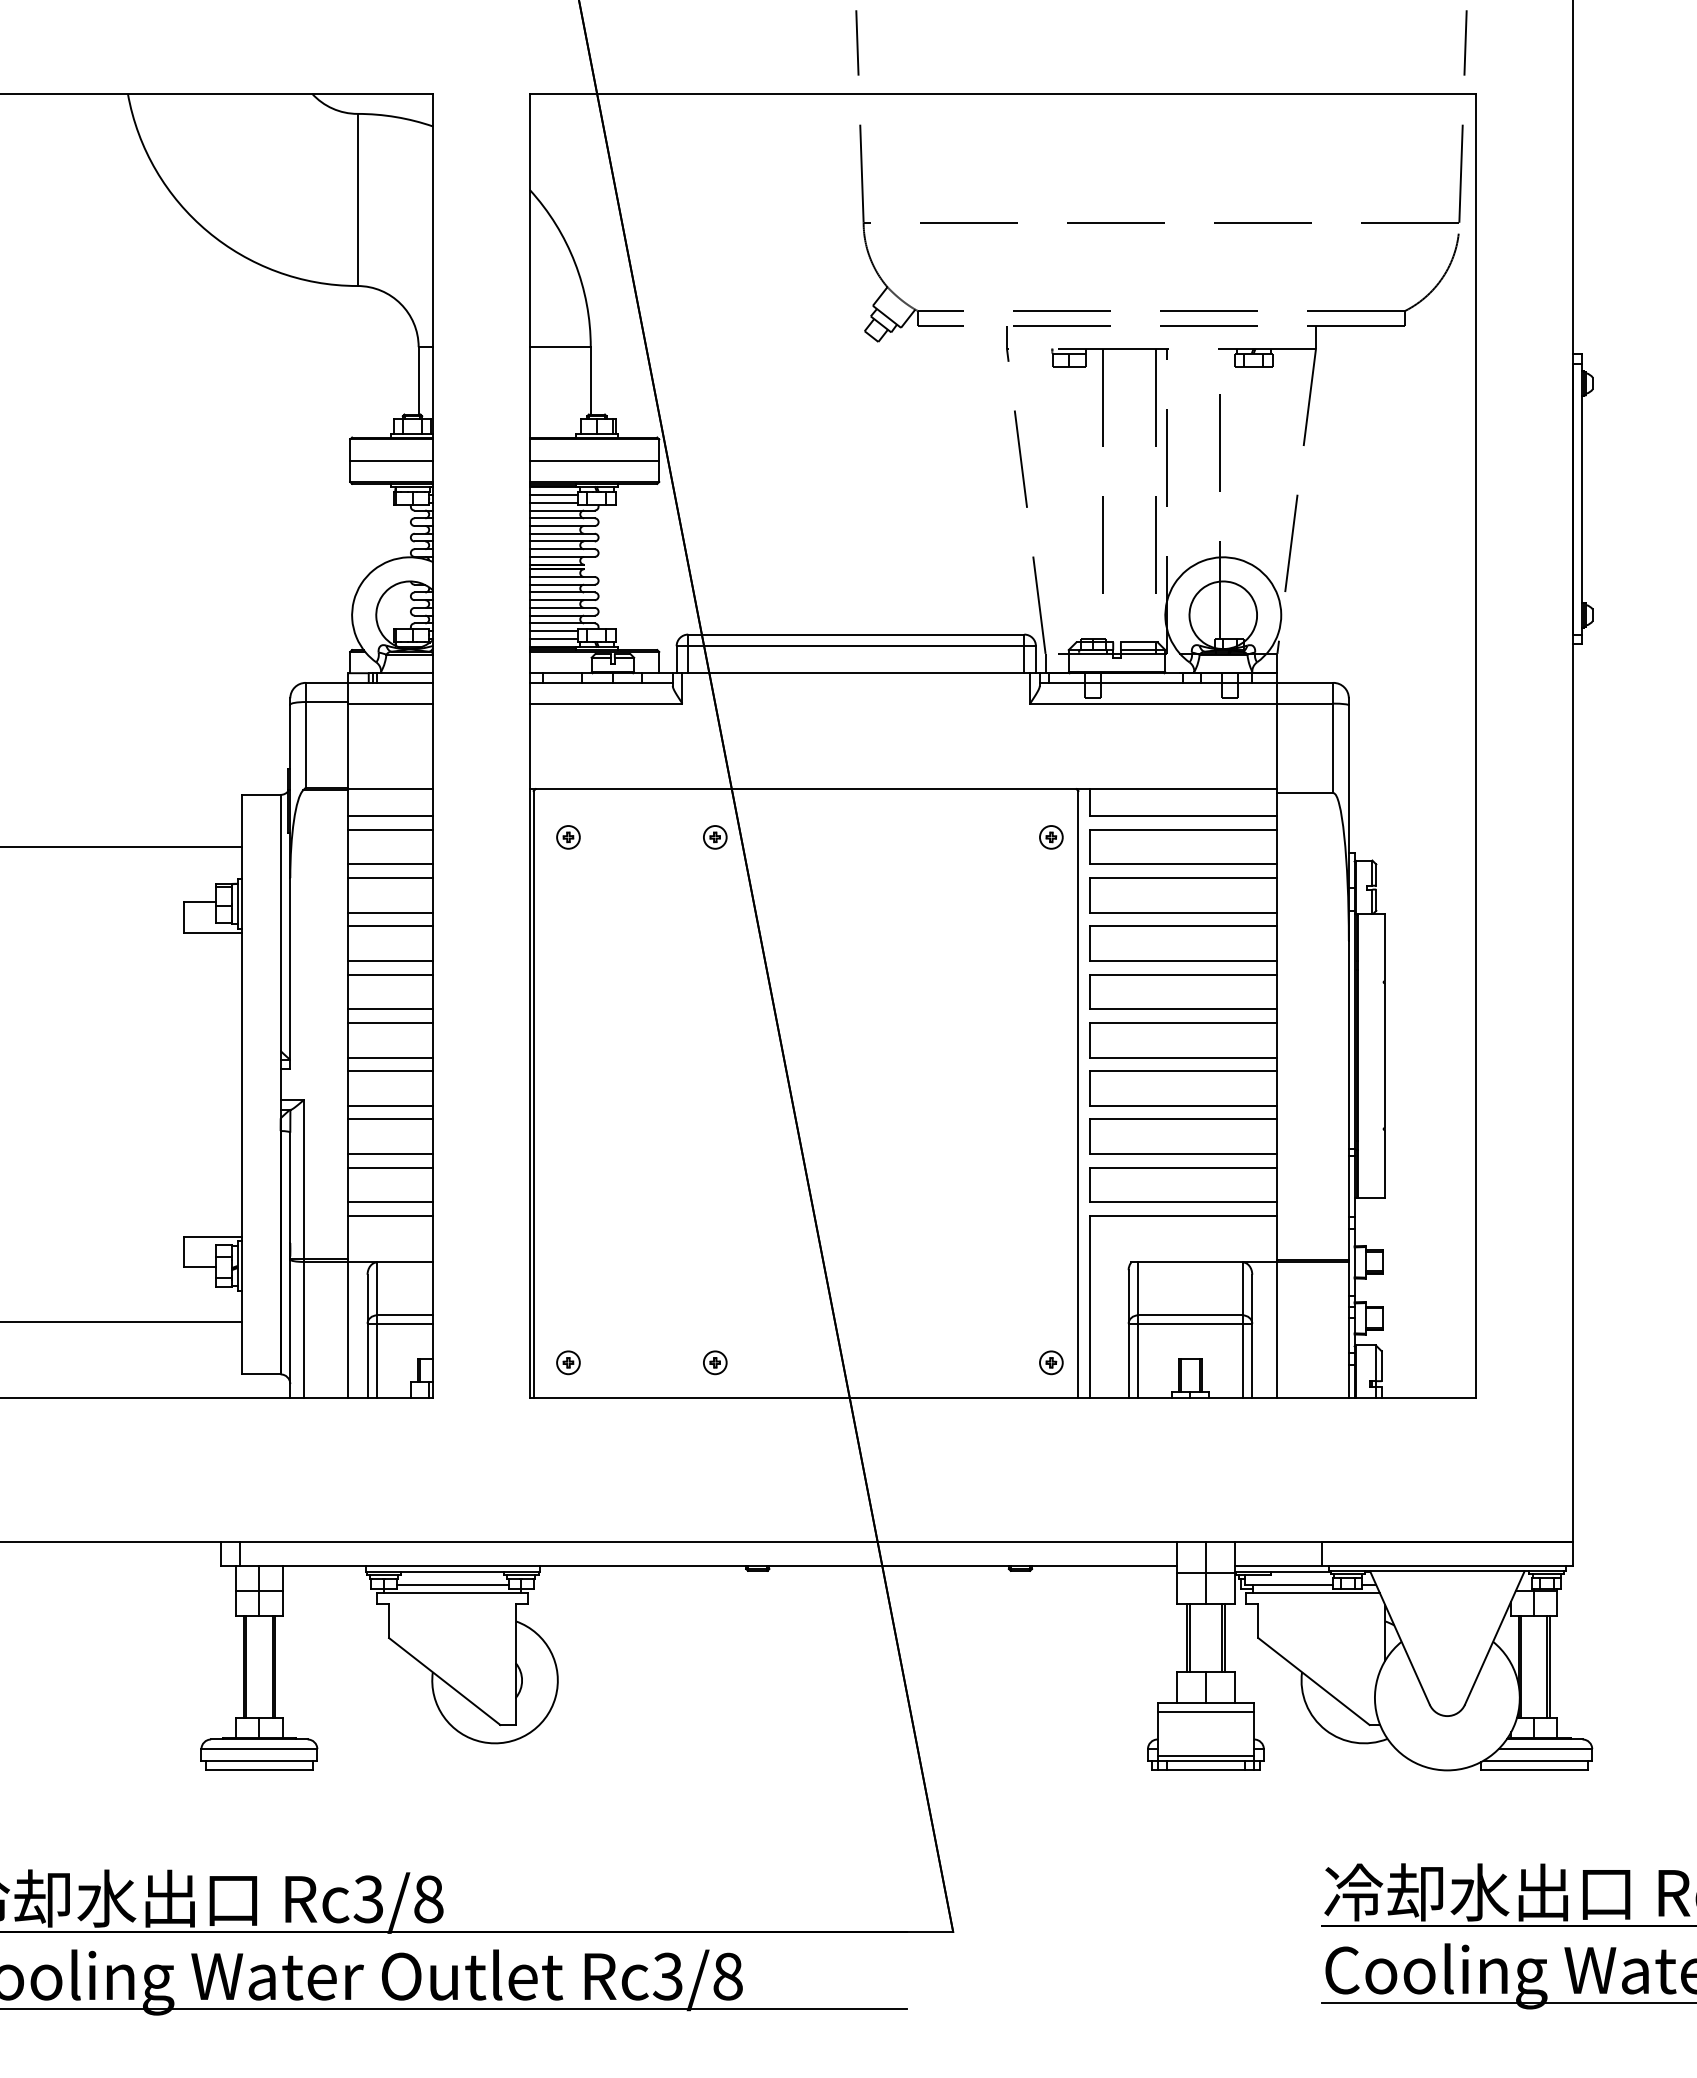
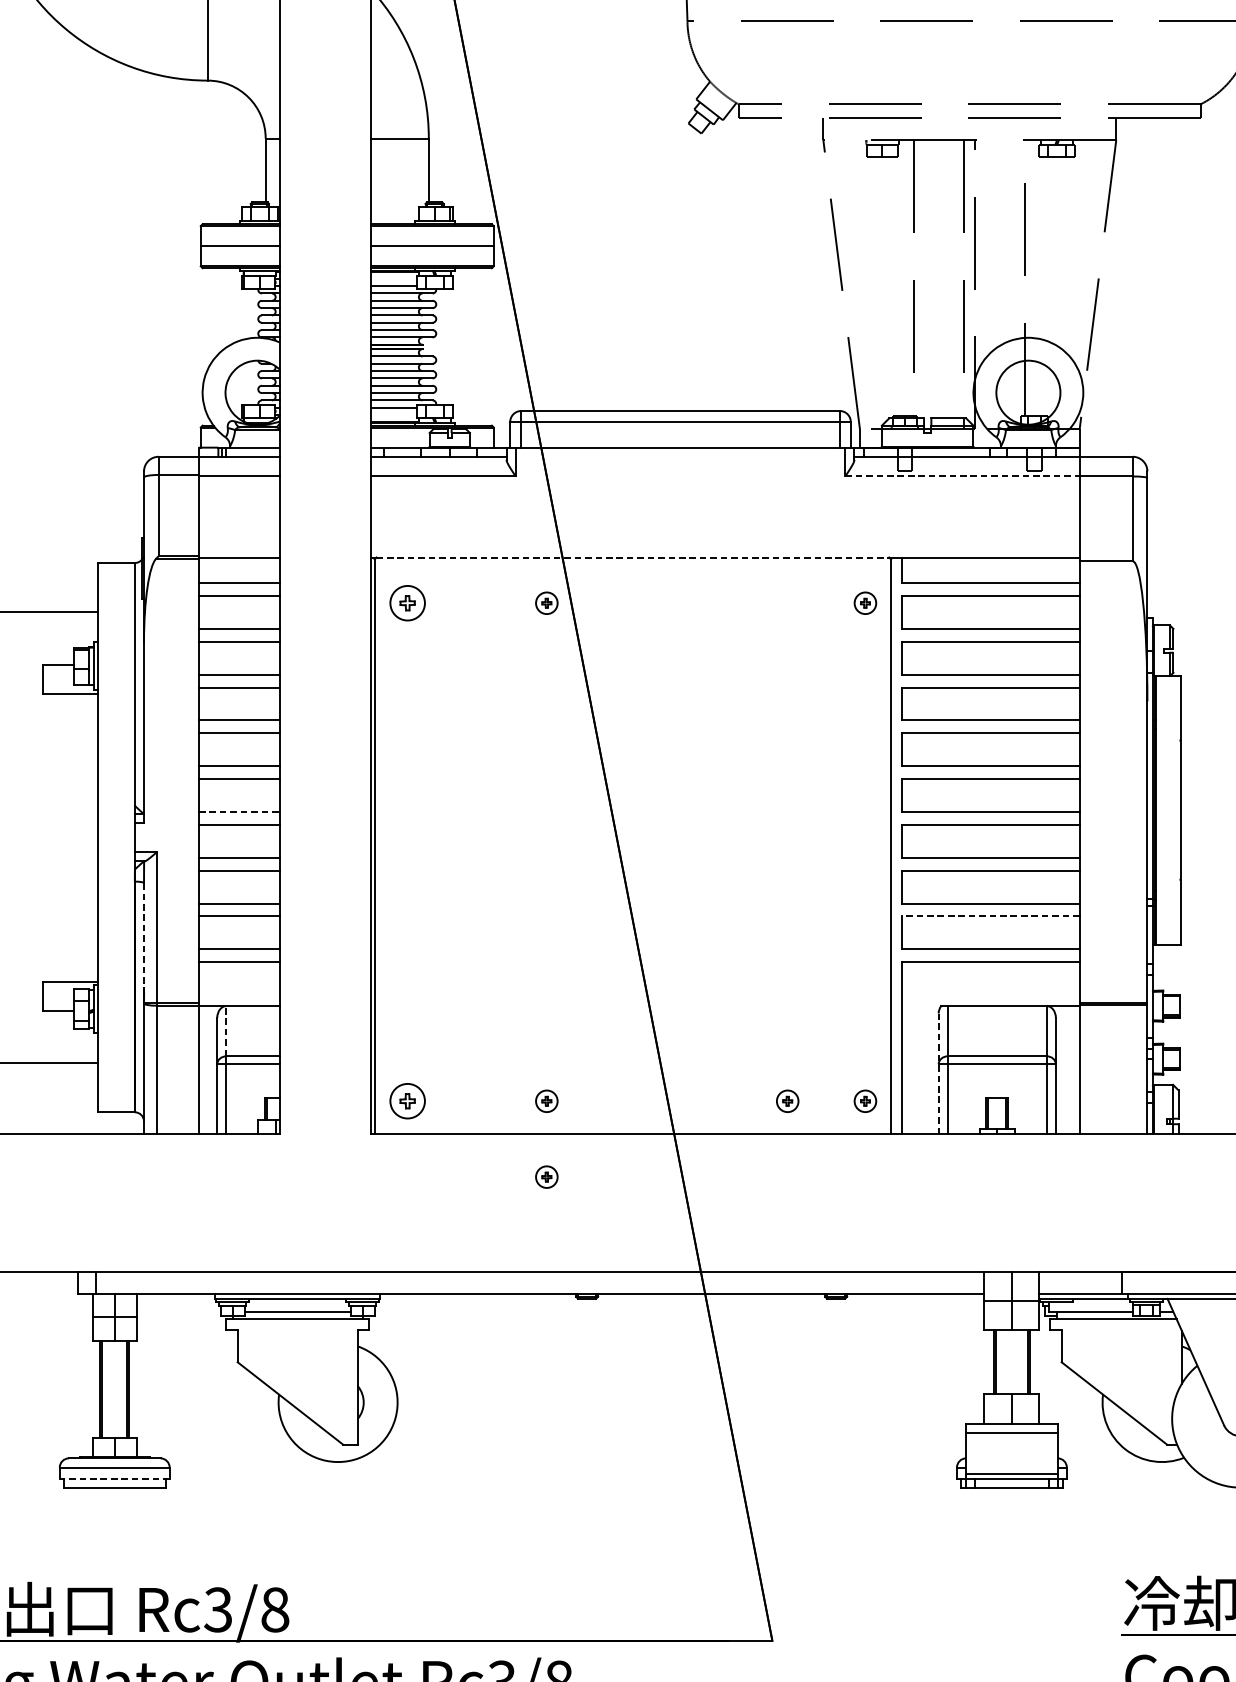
line: (553, 495) -> (393, 279), removed
line: (553, 638) -> (393, 414), removed
line: (1153, 703) -> (962, 476), solid -> dashed
line: (806, 789) -> (633, 557), solid -> dashed
part: (568, 837) -> (407, 603), size x1.6
line: (391, 1057) -> (239, 811), solid -> dashed
line: (1183, 1167) -> (990, 916), solid -> dashed
line: (290, 1188) -> (144, 936), solid -> dashed
line: (377, 1288) -> (226, 1030), solid -> dashed
line: (1128, 1333) -> (938, 1073), solid -> dashed
part: (568, 1362) -> (407, 1101), size x1.6
part: (969, 1362) -> (787, 1101), added
part: (715, 1442) -> (547, 1176), added
line: (259, 1760) -> (114, 1478), solid -> dashed

